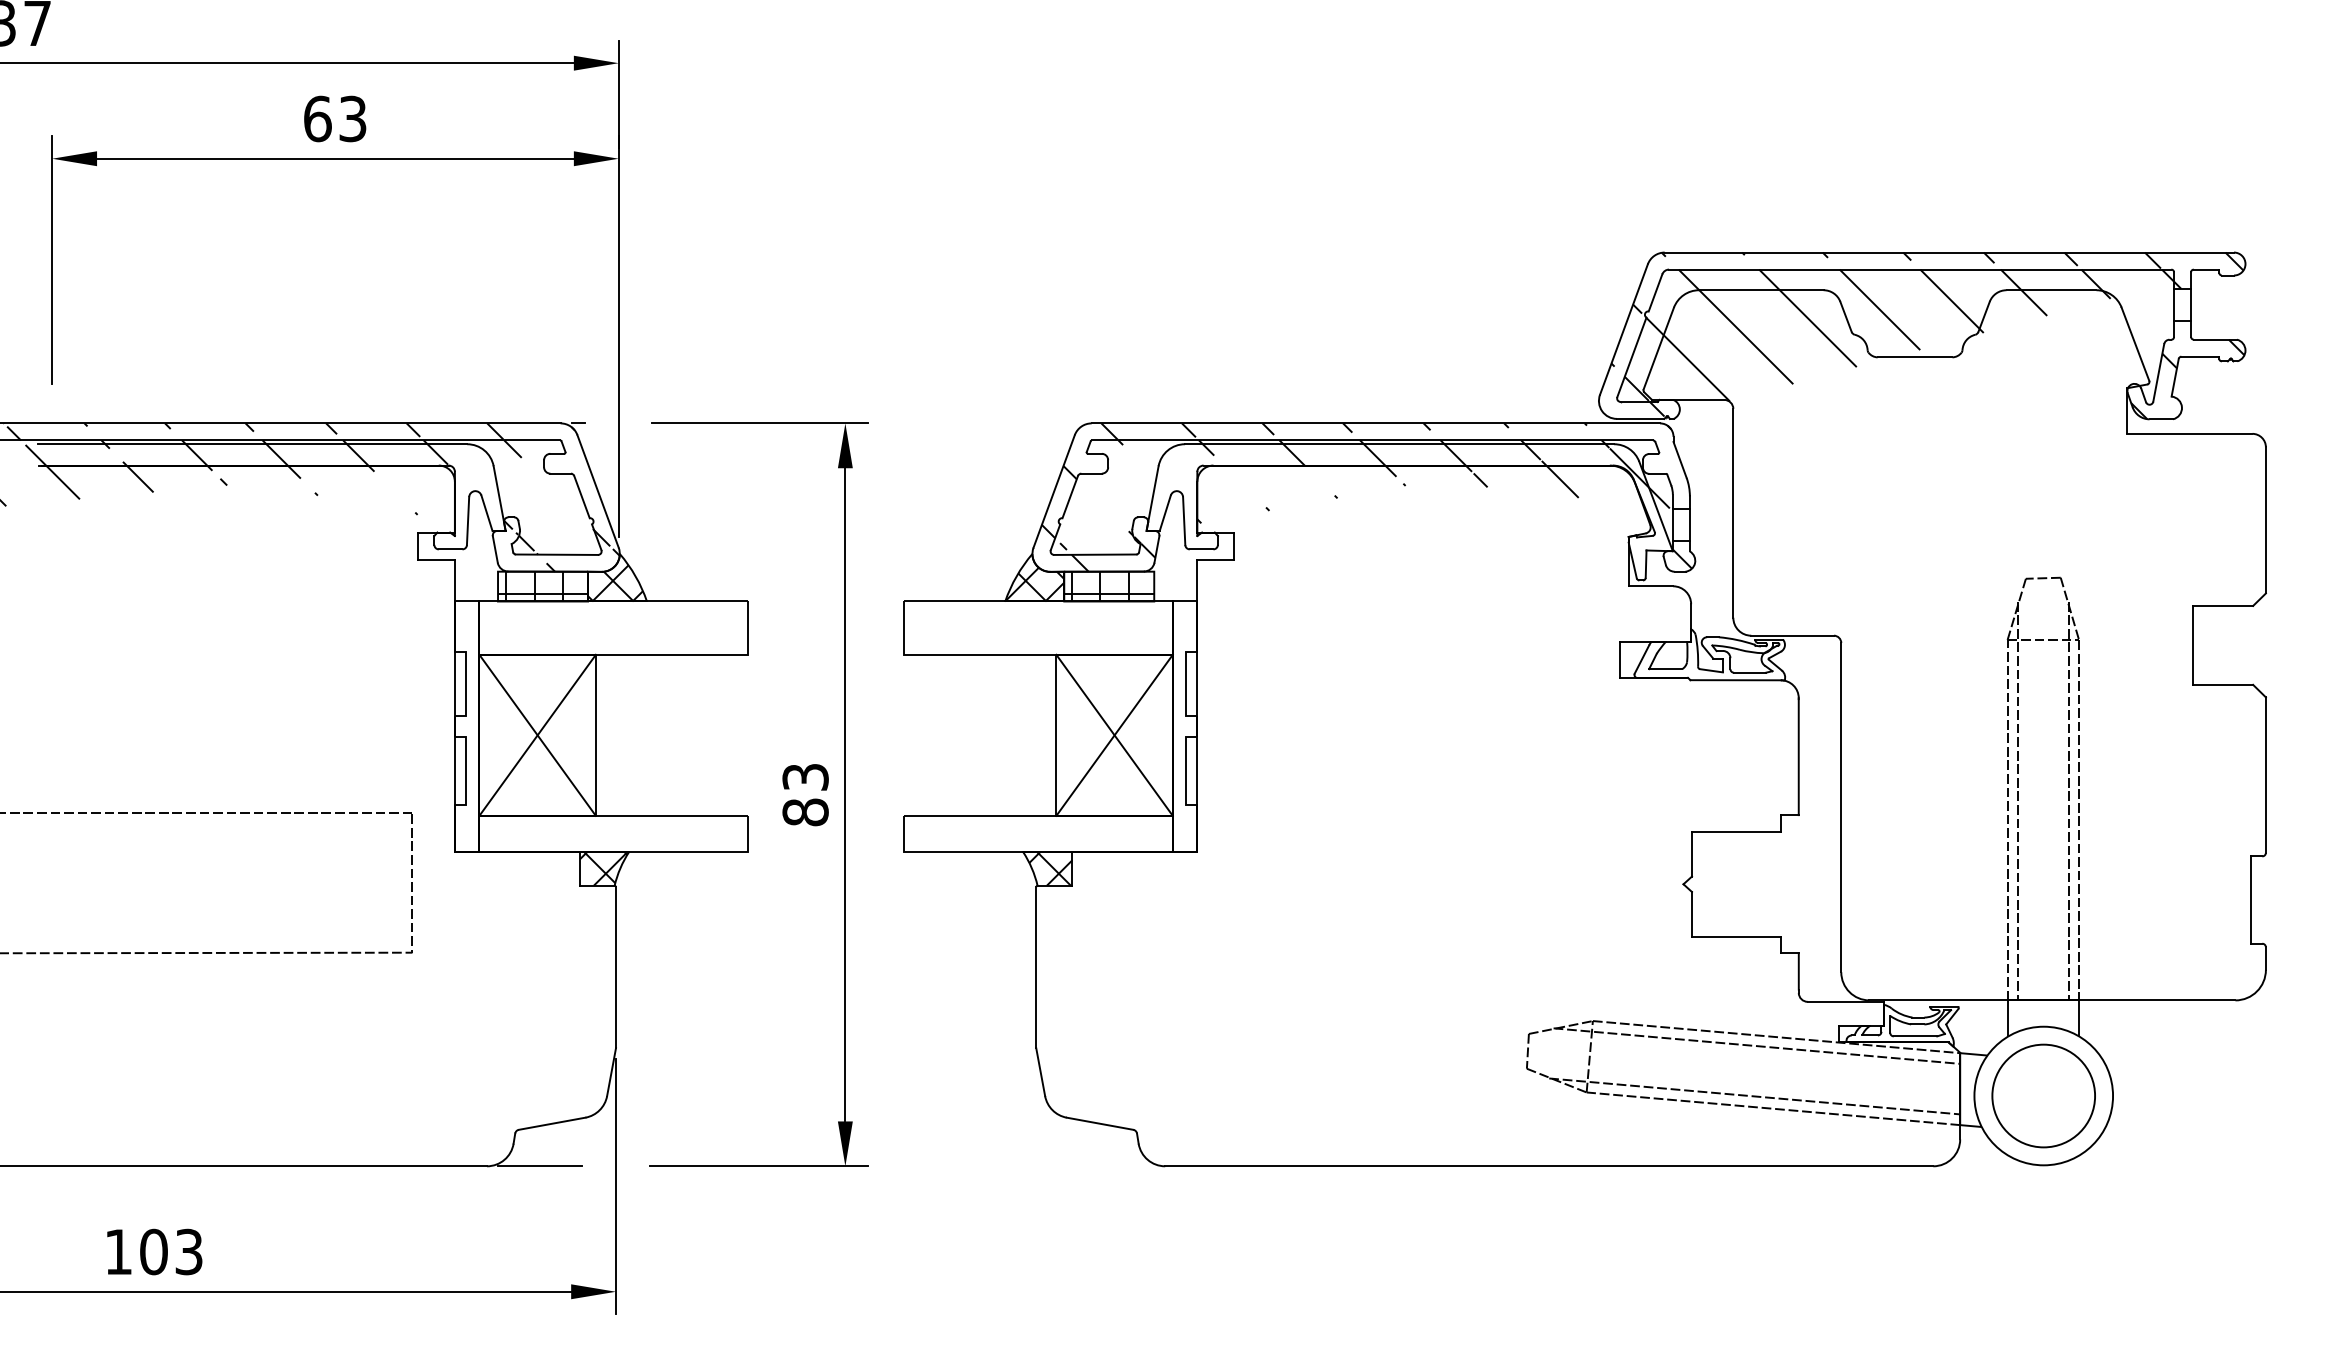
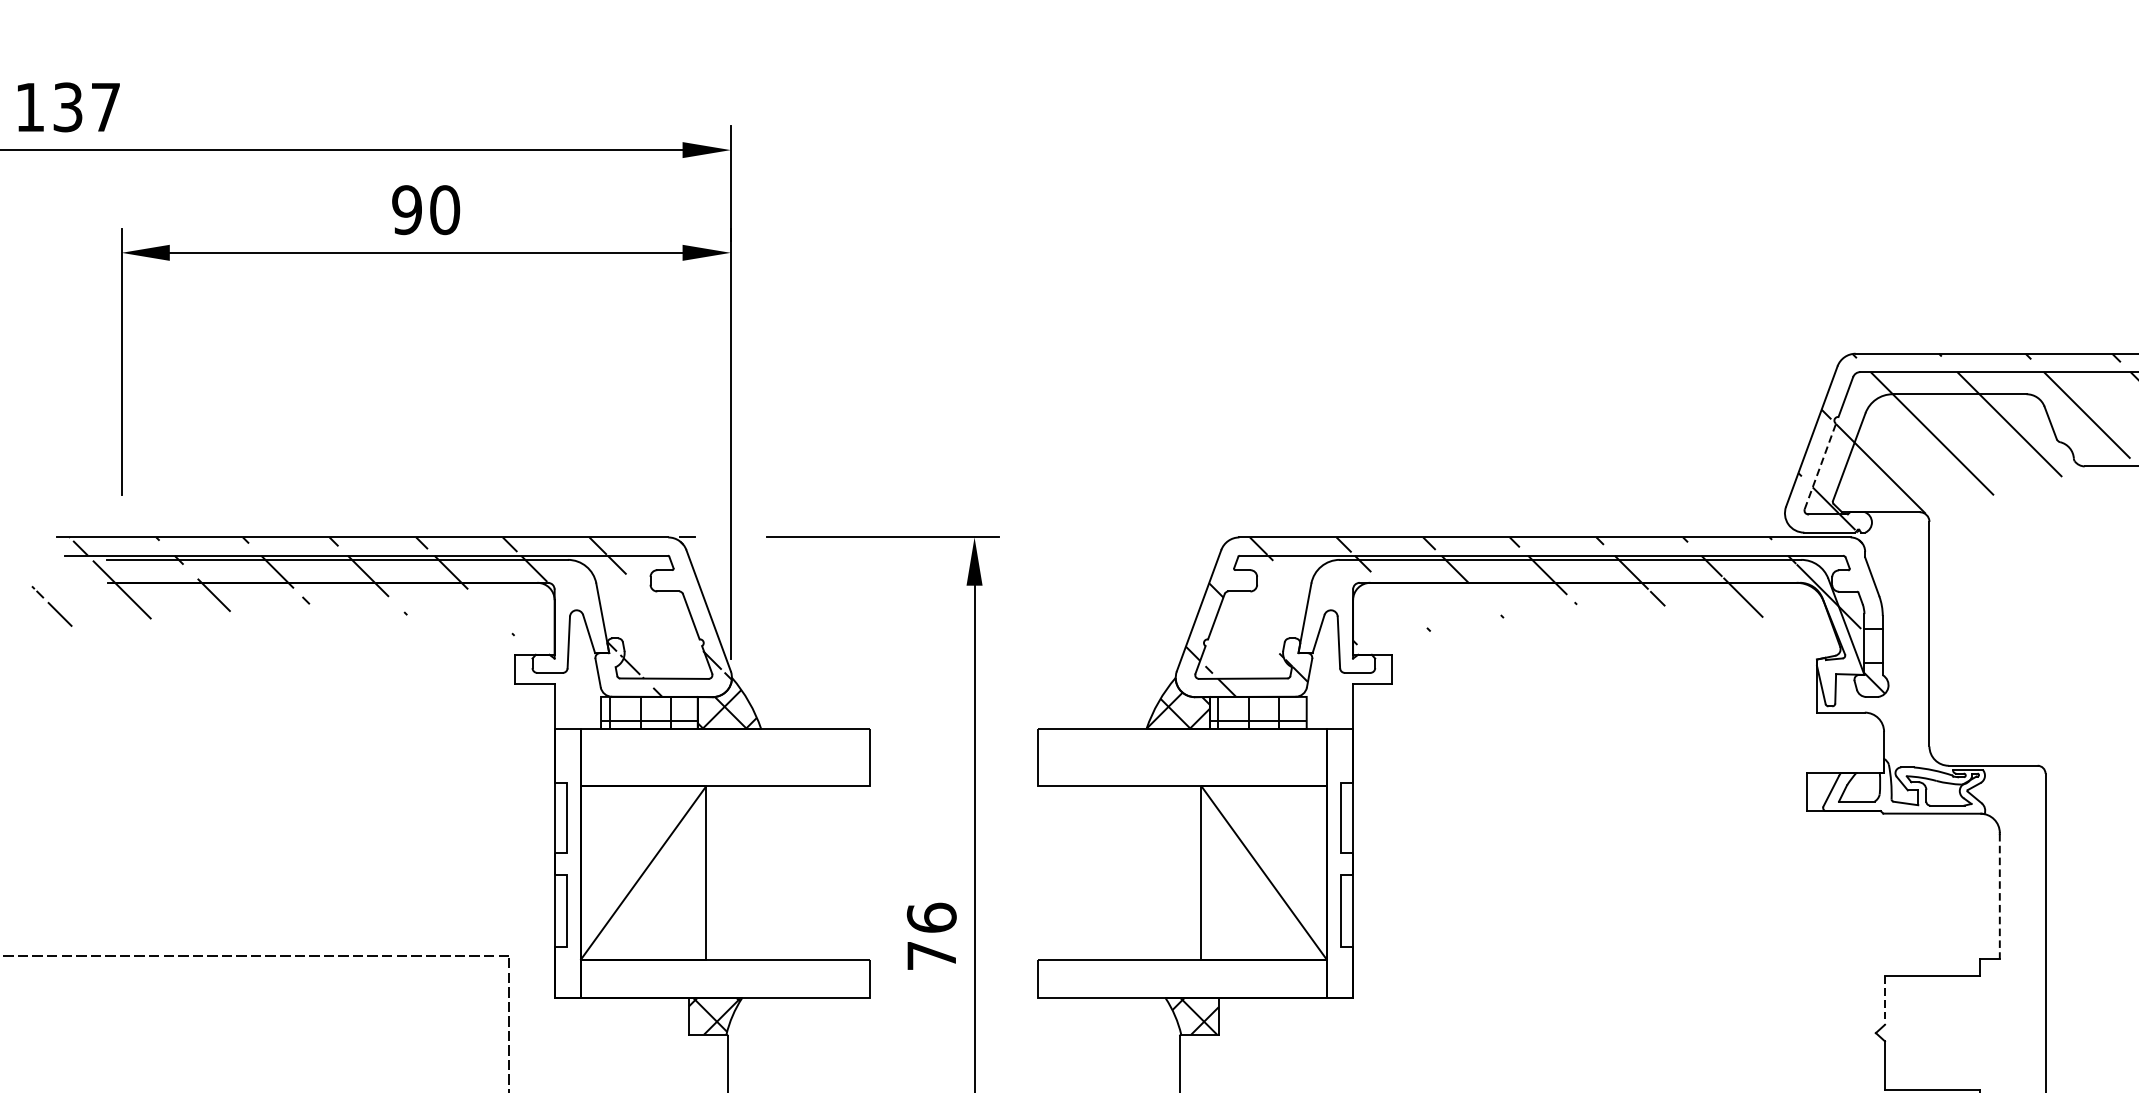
text: (334, 118) -> (425, 209), 63 -> 90
line: (1632, 356) -> (1821, 465), solid -> dashed
line: (537, 734) -> (643, 872), removed
line: (1114, 734) -> (1263, 872), removed
line: (1798, 757) -> (1999, 896), solid -> dashed
text: (805, 794) -> (931, 936), 83 -> 76
line: (1691, 854) -> (1884, 1001), solid -> dashed

